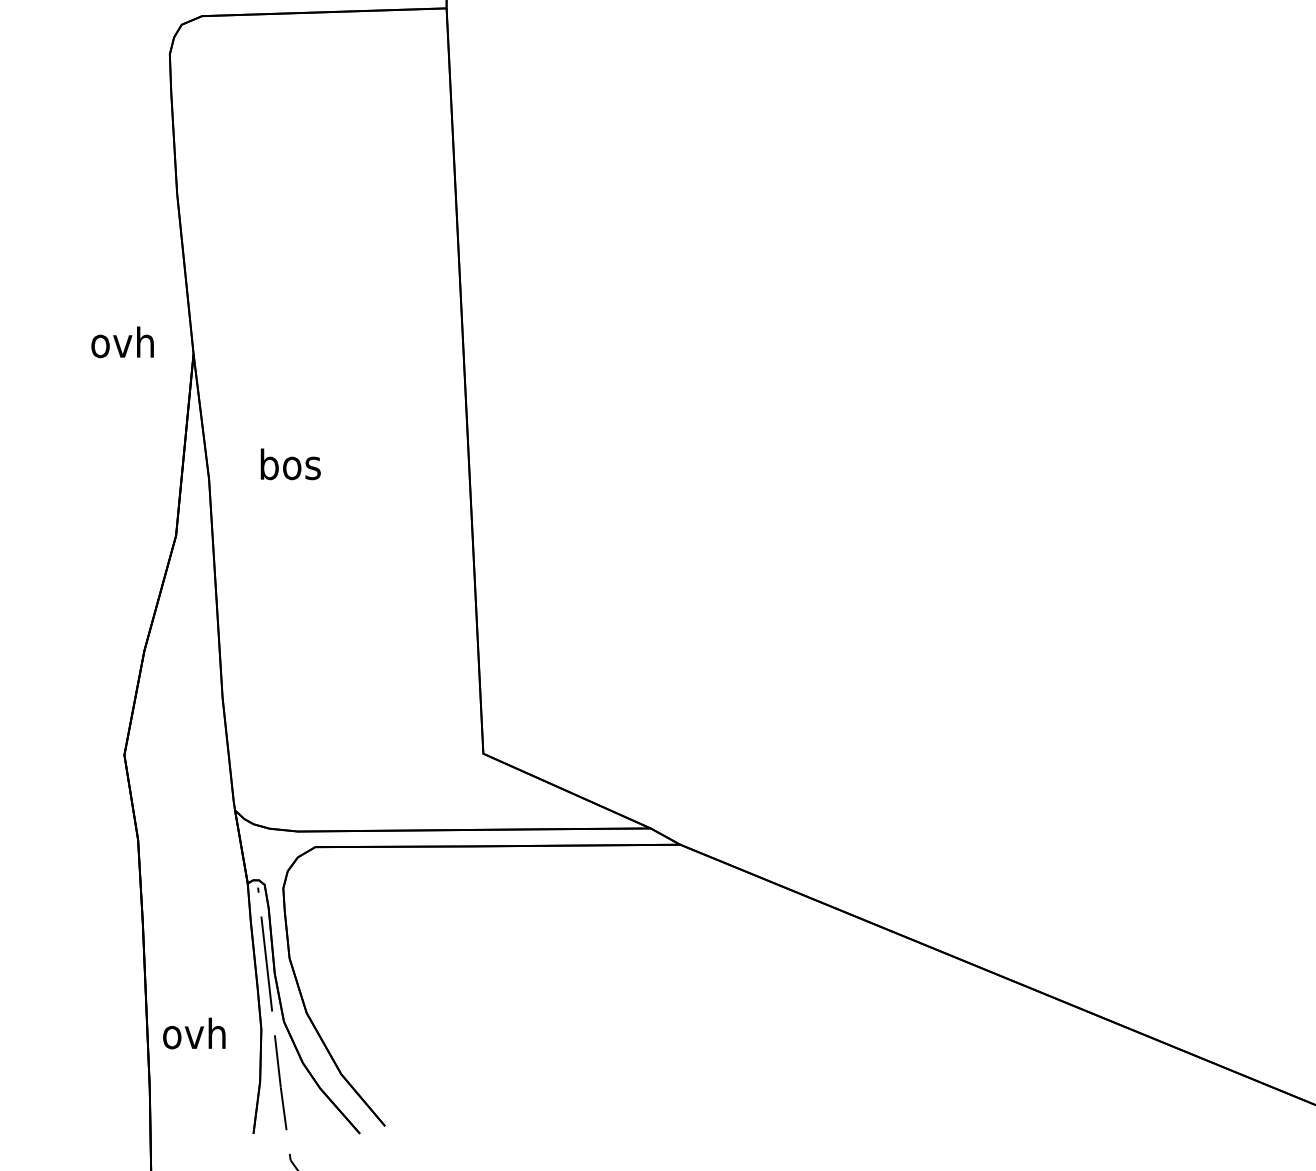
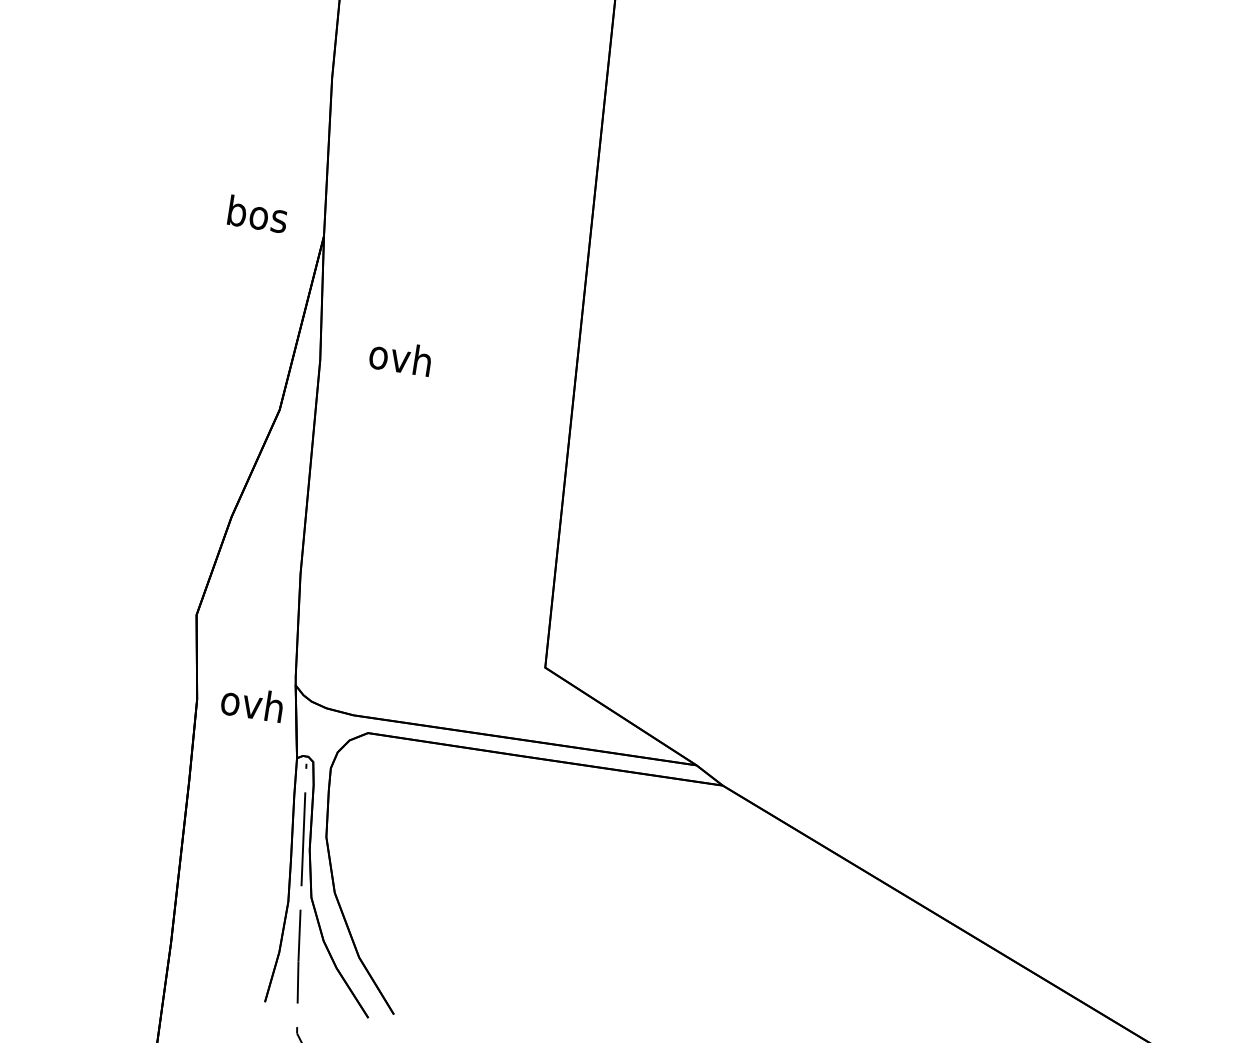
text: (122, 342) -> (256, 214), ovh -> bos
text: (289, 464) -> (400, 357), bos -> ovh
text: (194, 1033) -> (252, 703), moved

